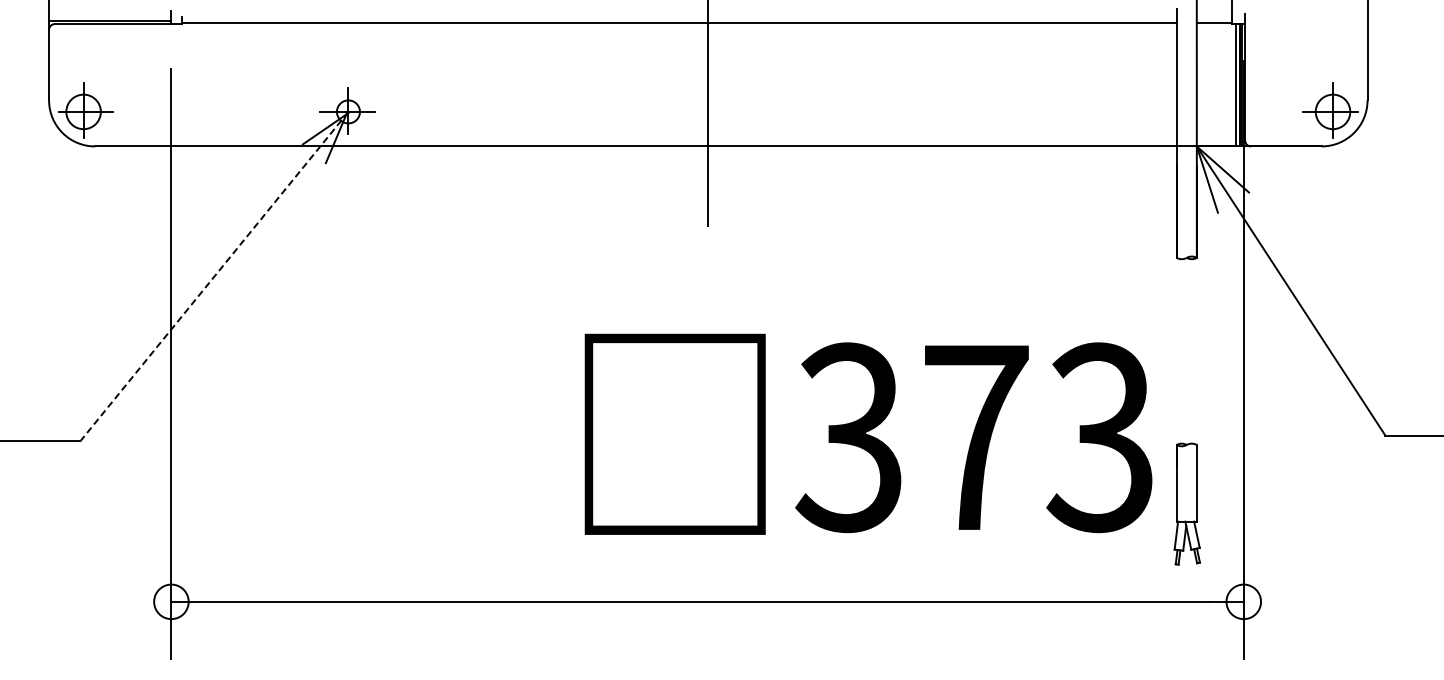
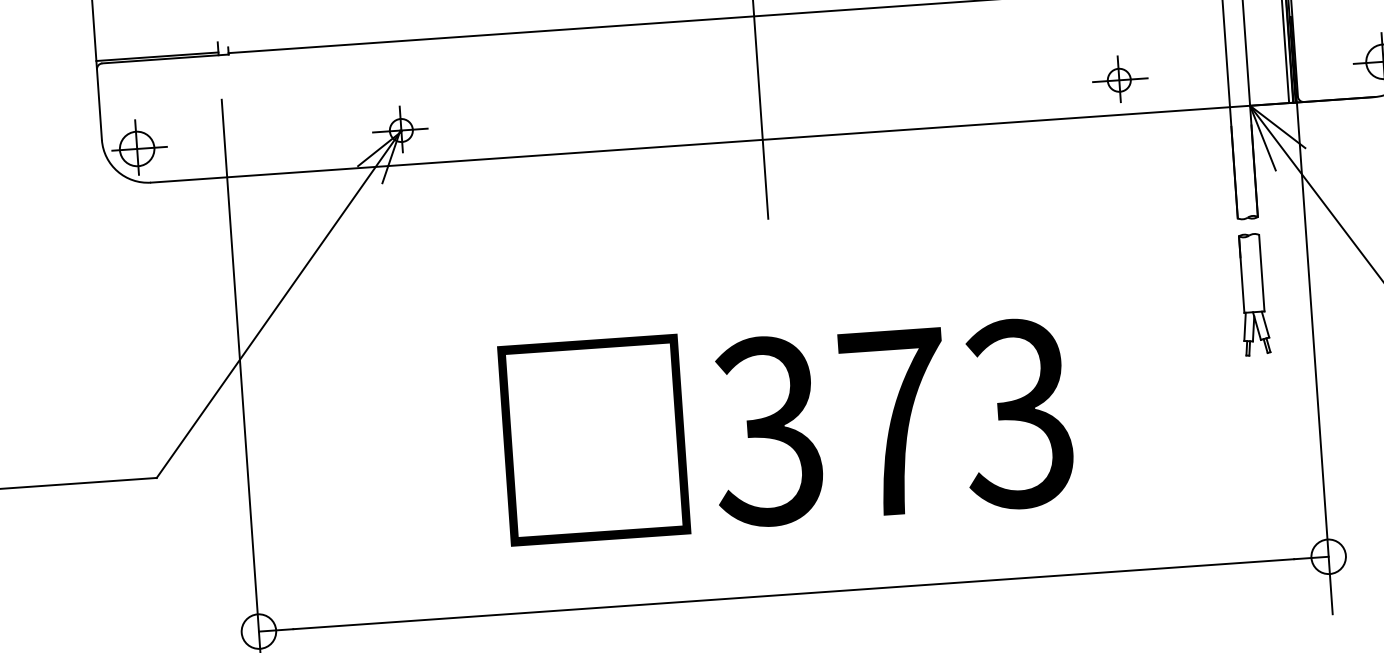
part: (1069, 110) -> (1120, 78), added
line: (214, 277) -> (279, 305), dashed -> solid
text: (868, 433) -> (786, 425), moved
part: (1186, 503) -> (1252, 294), moved

